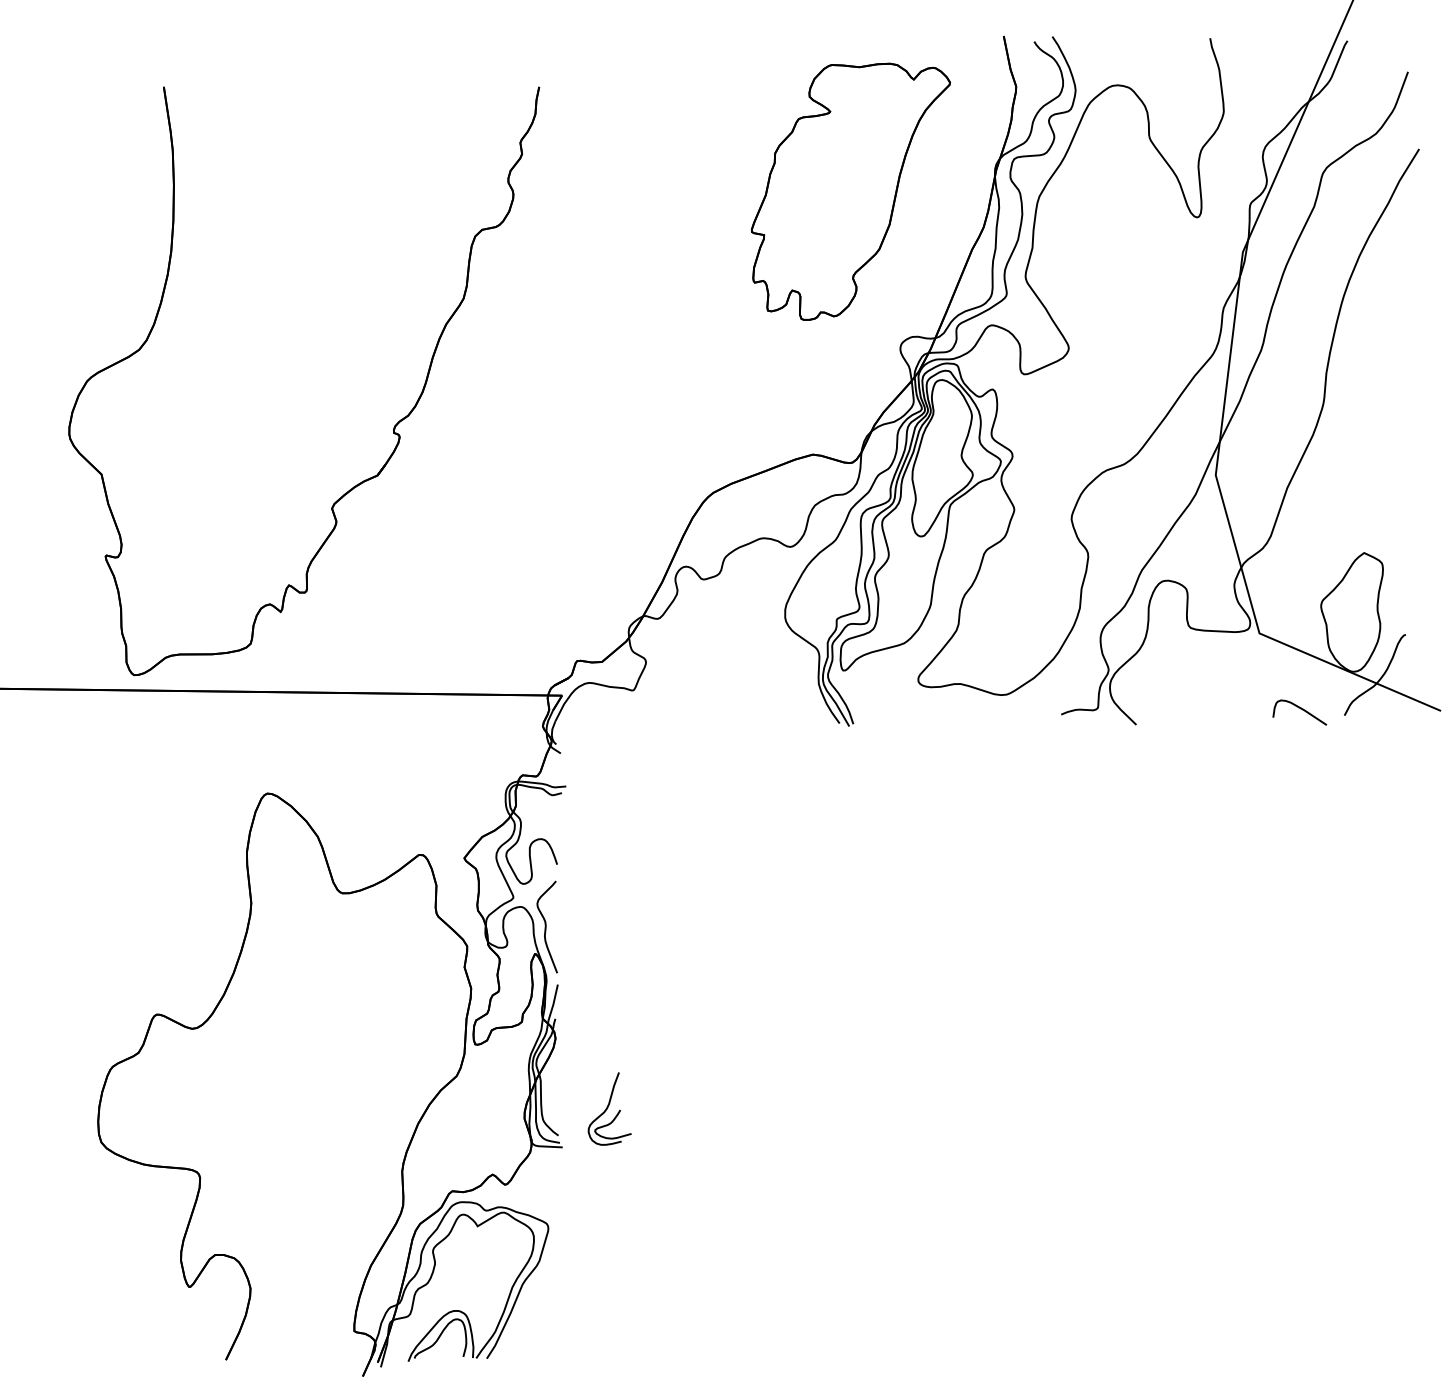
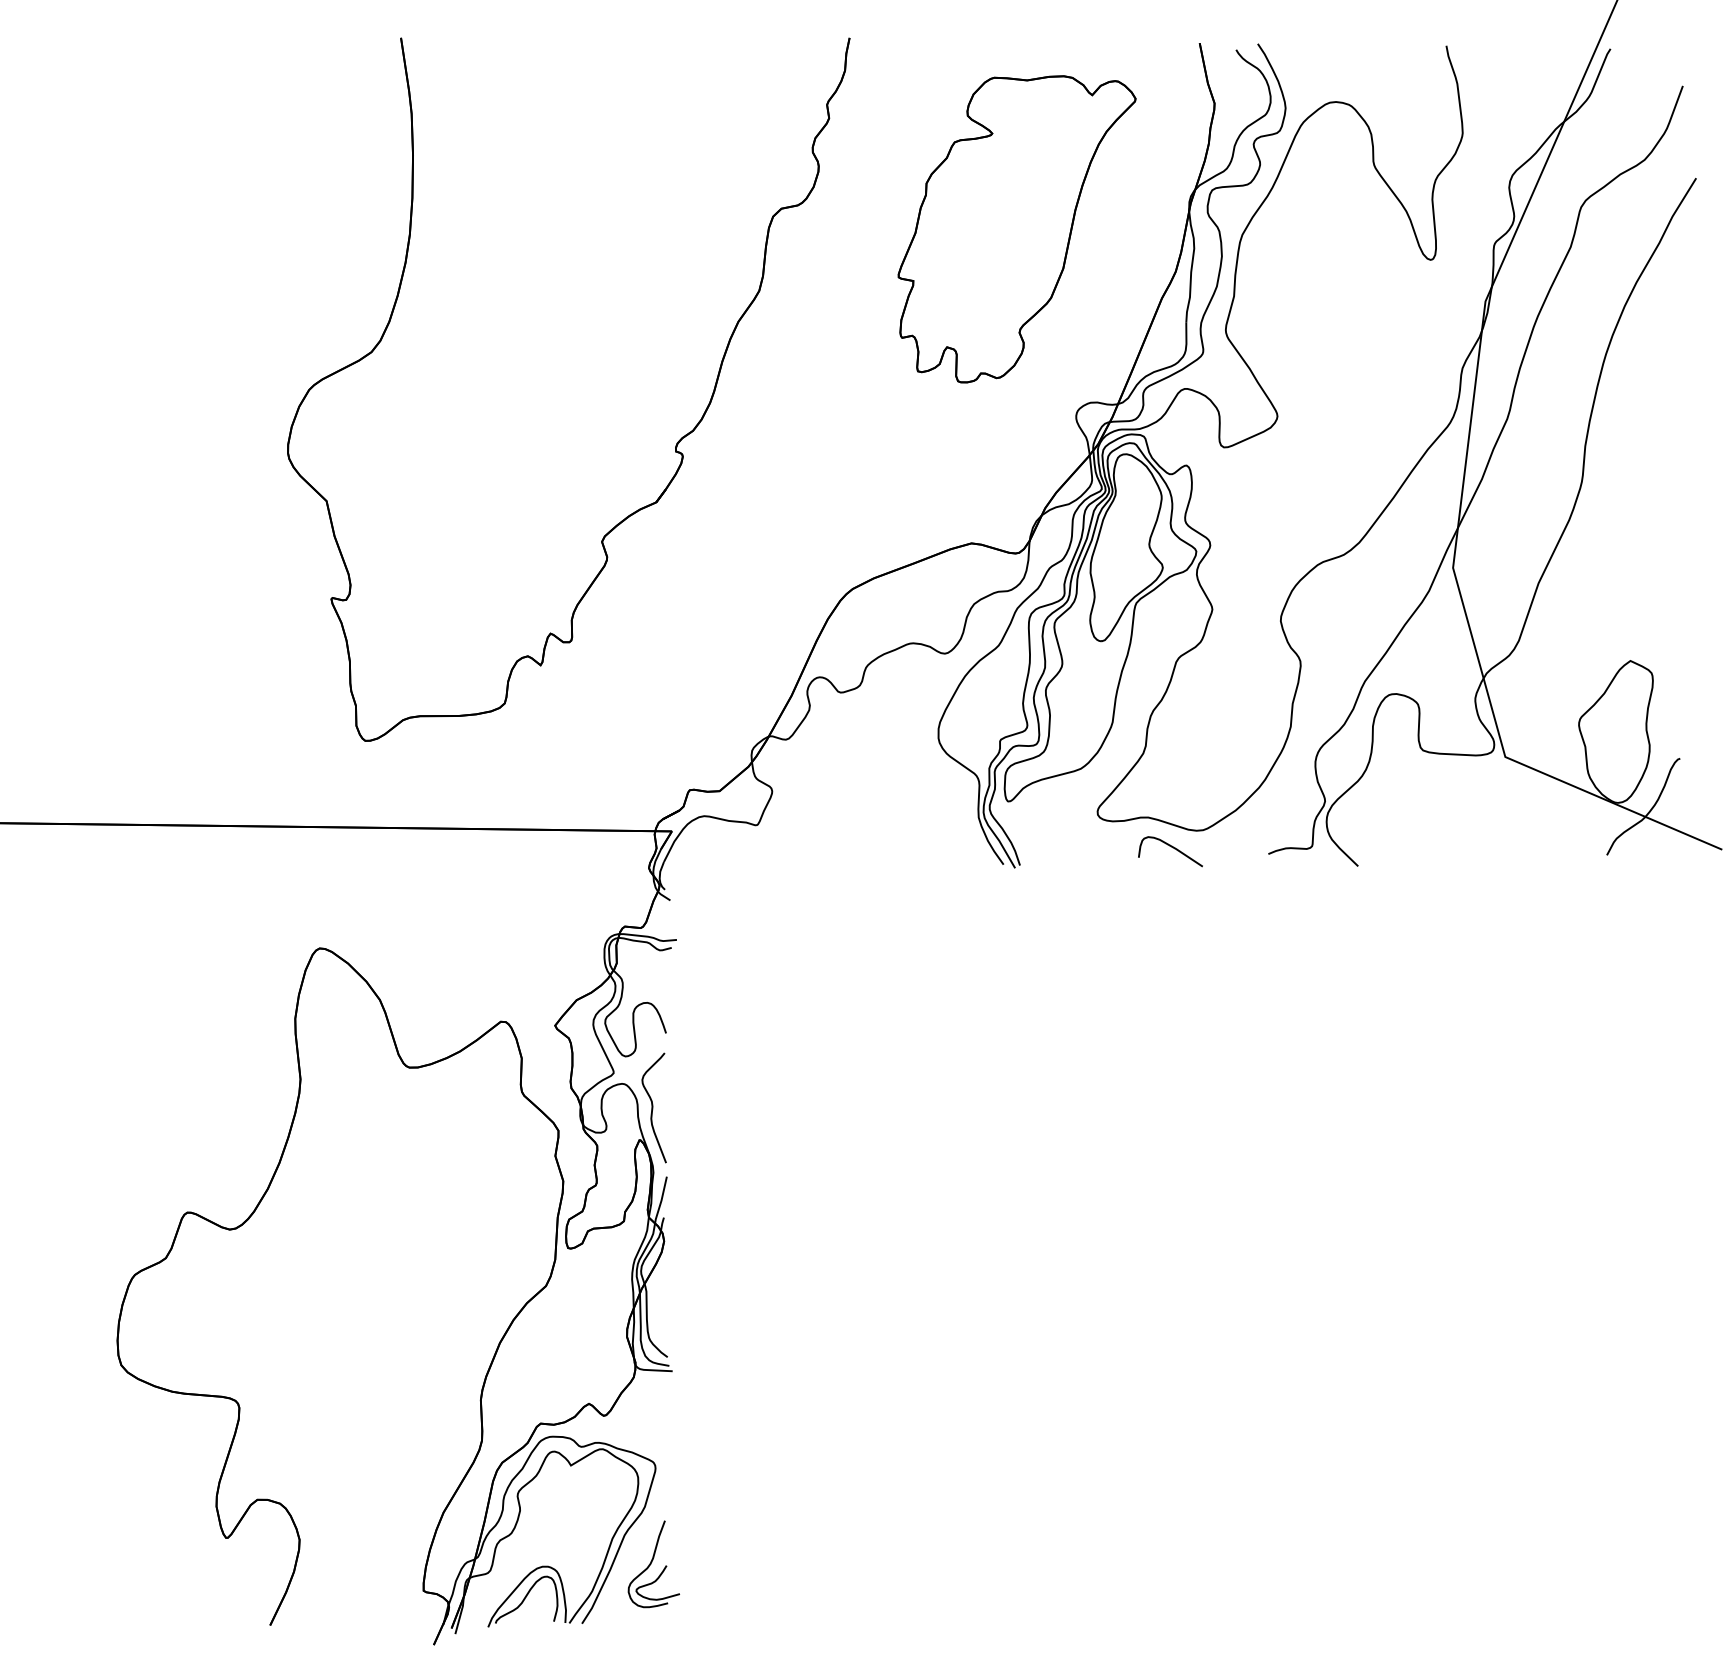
part: (394, 426) -> (676, 443), moved
curve: (1300, 709) -> (1171, 847), moved
part: (609, 1109) -> (653, 1564), moved

